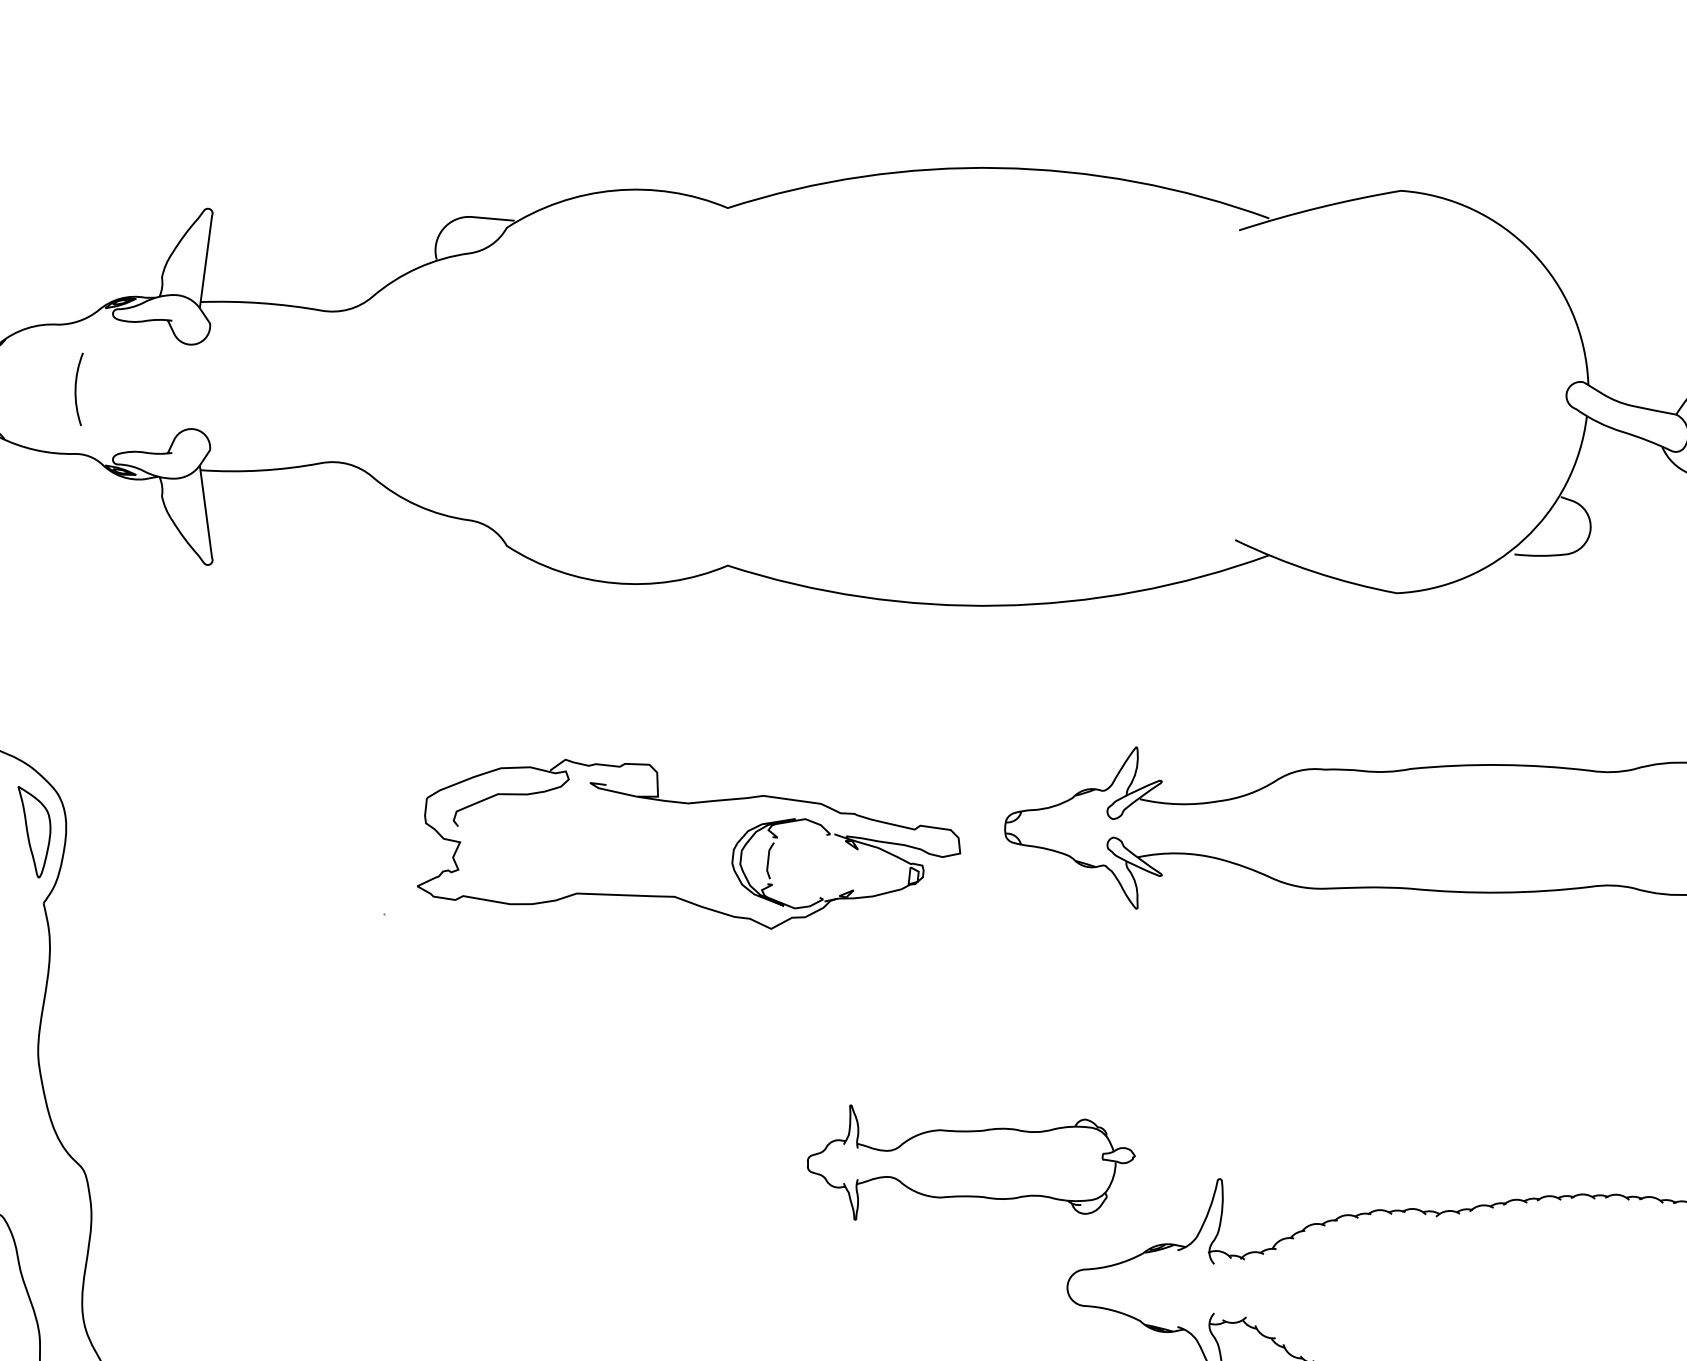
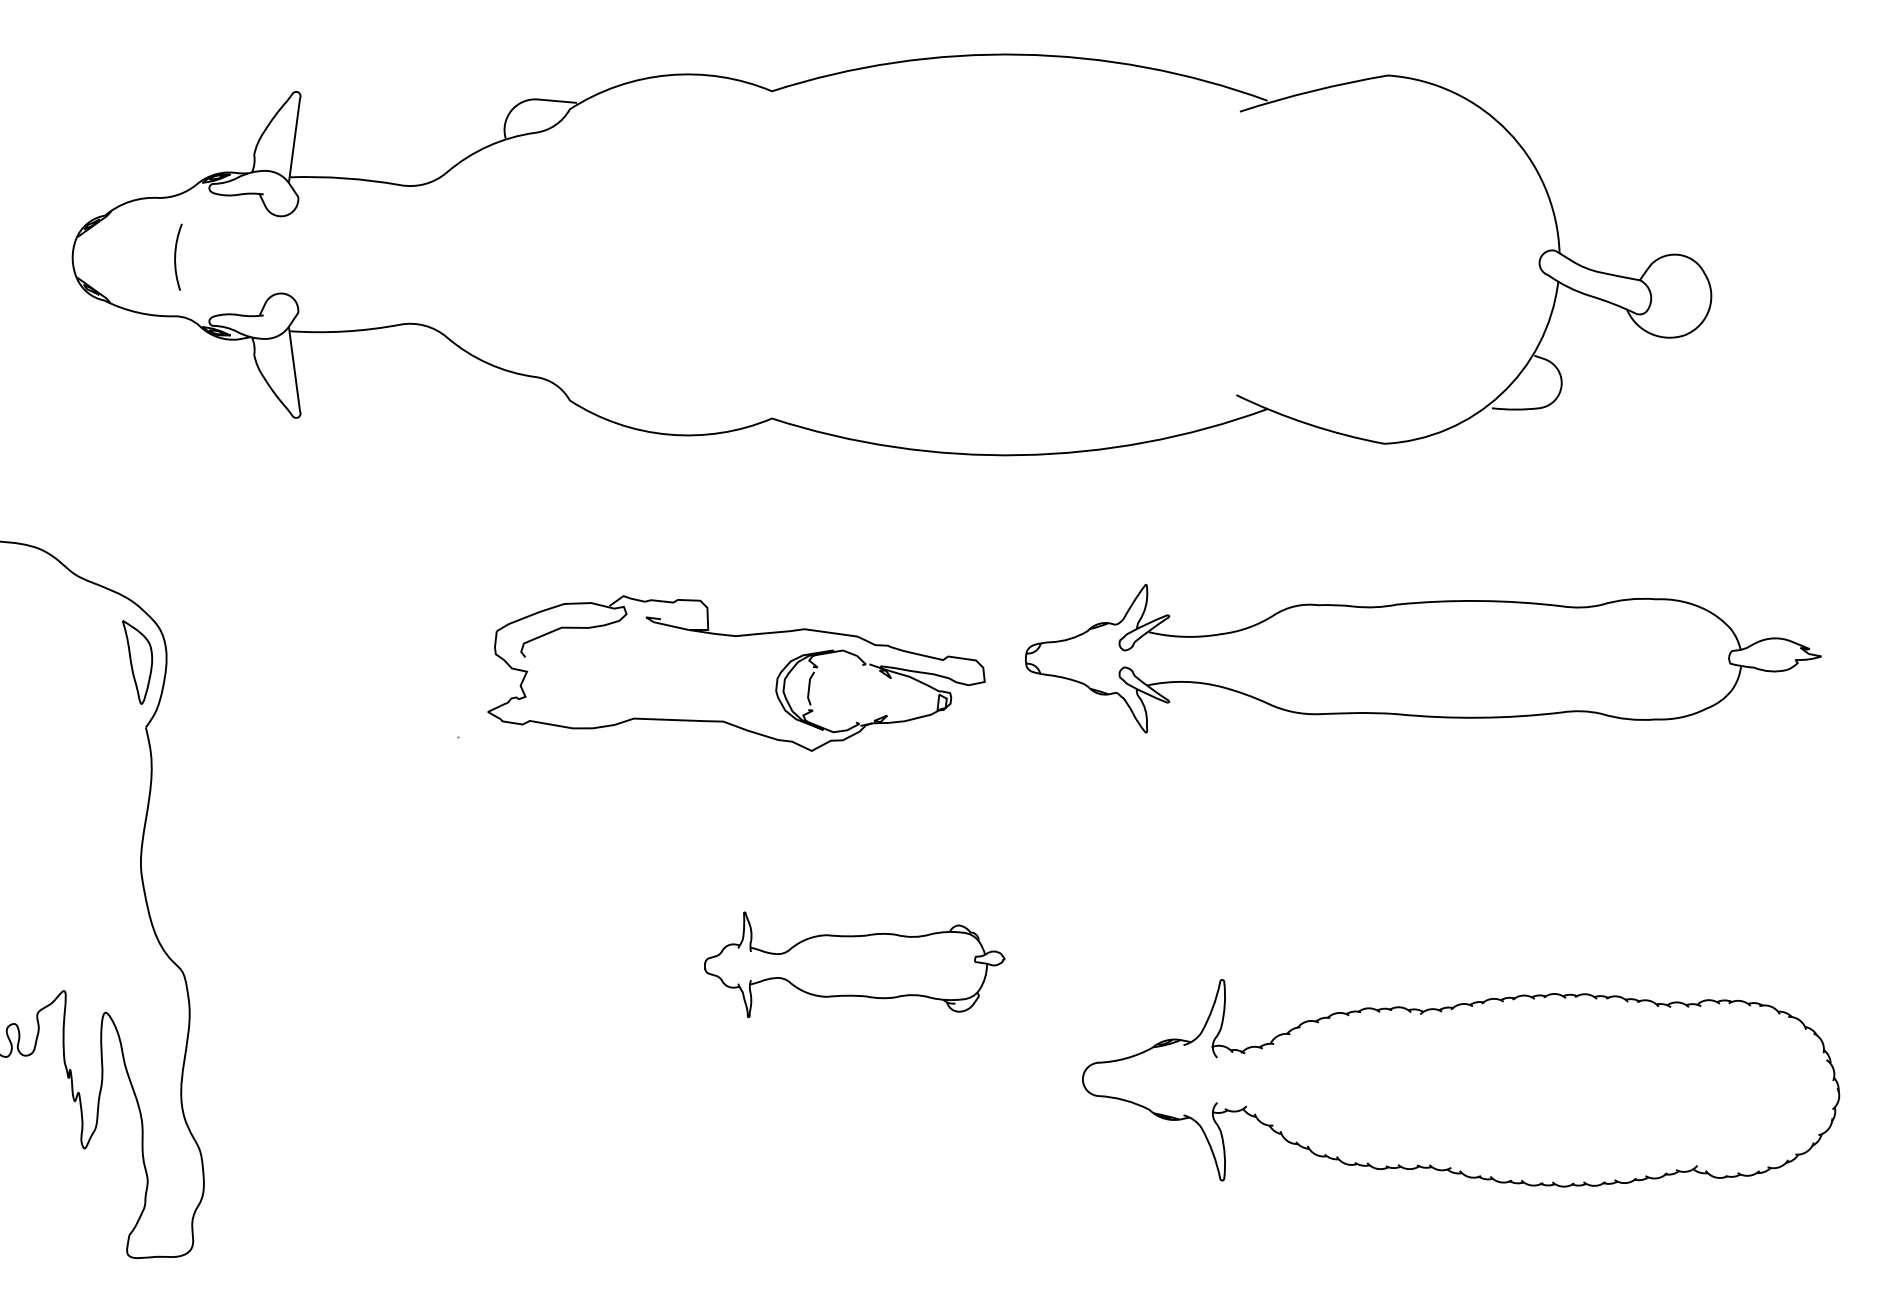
part: (970, 1162) -> (854, 964), moved

